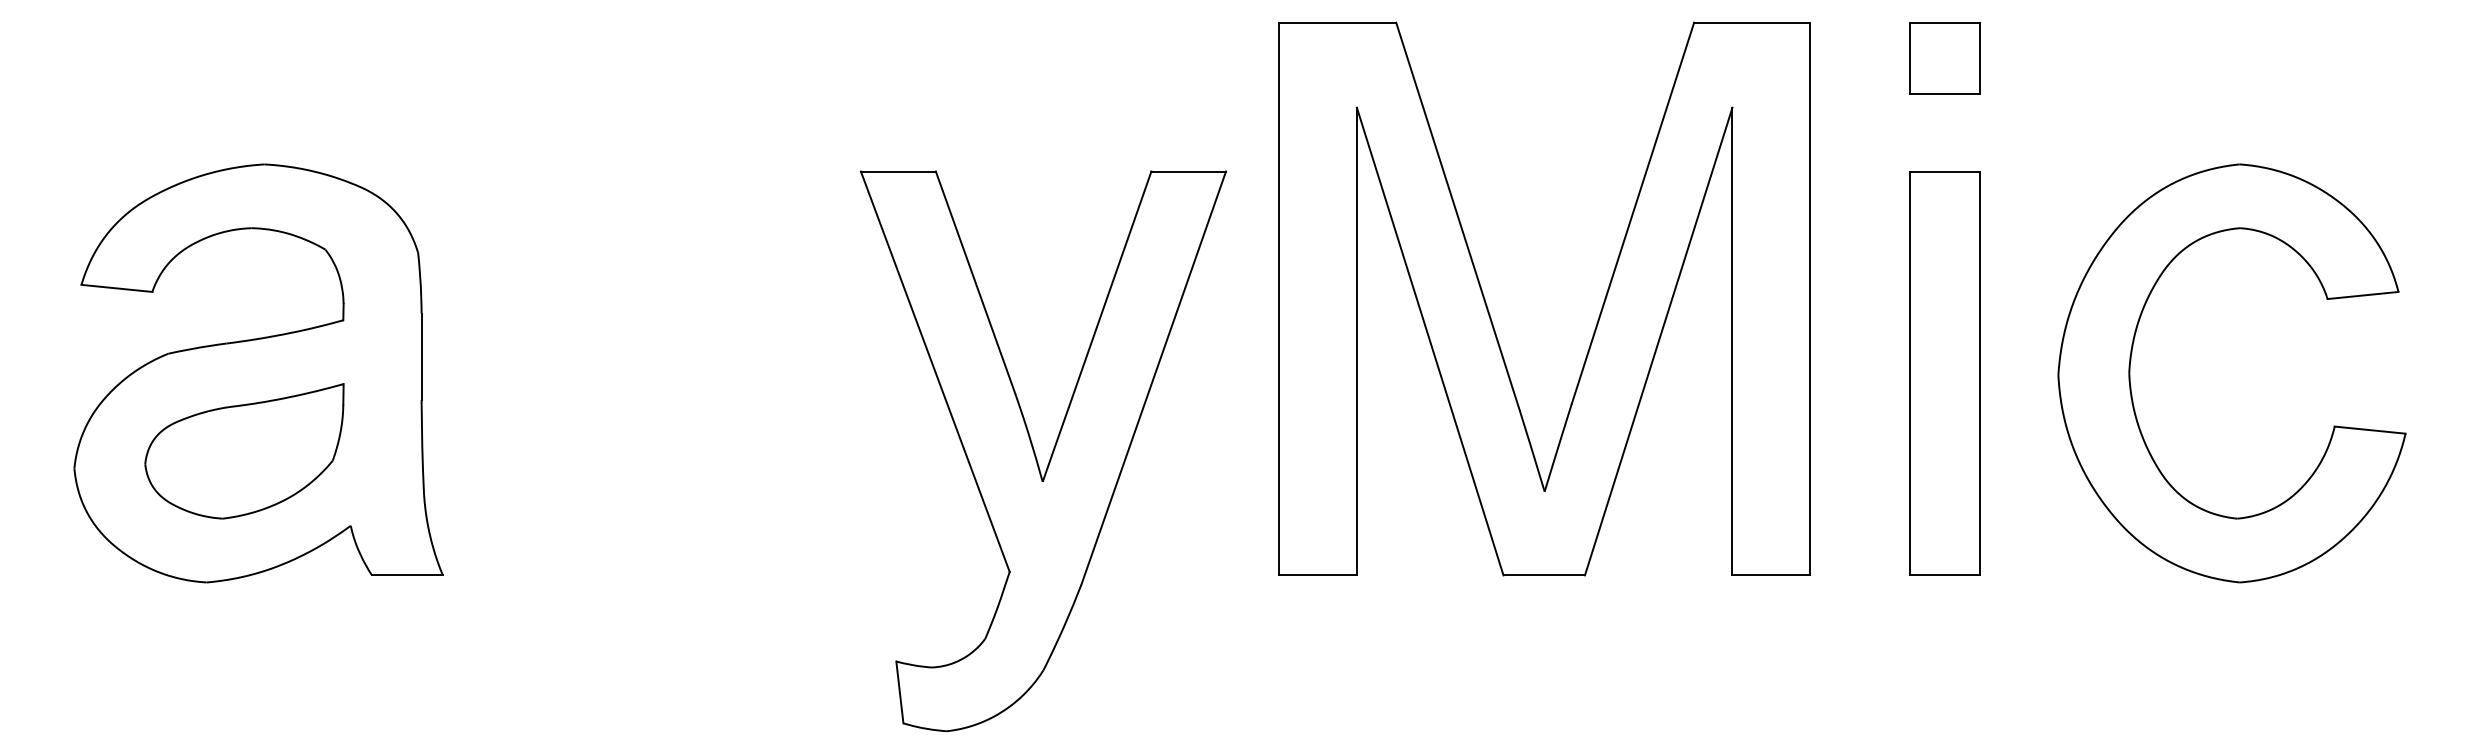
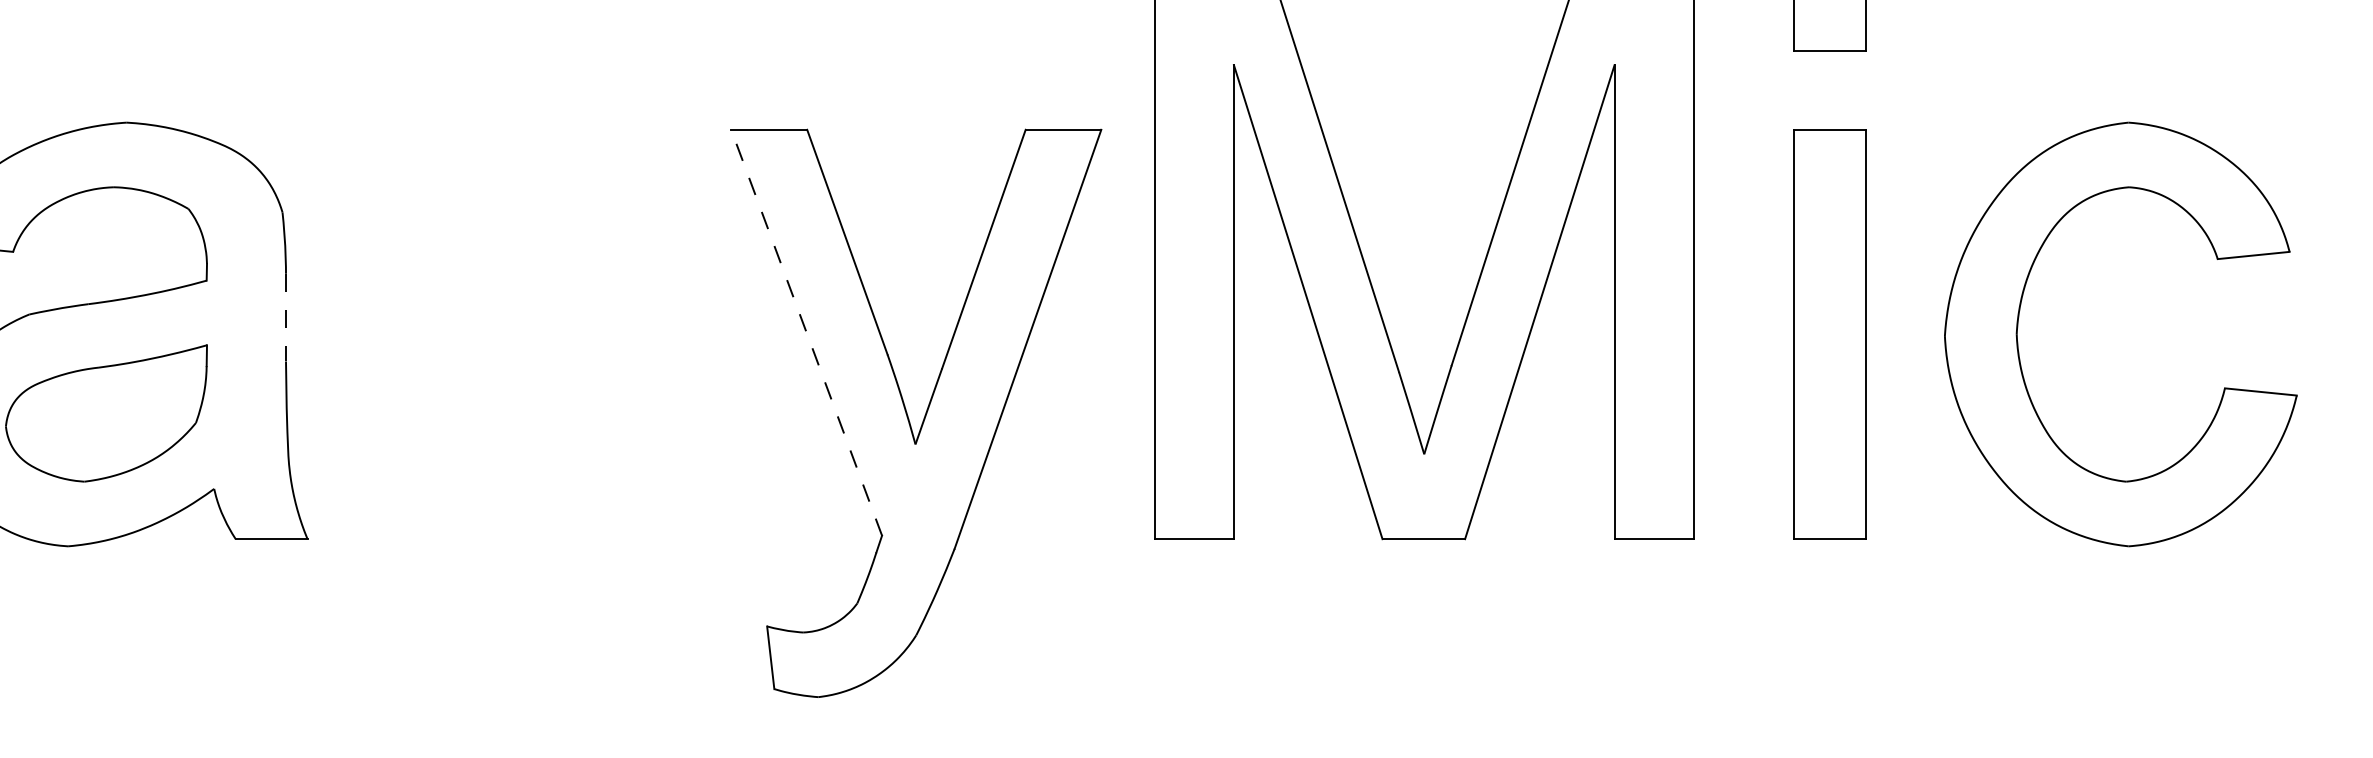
line: (421, 357) -> (285, 318), solid -> dashed
line: (935, 371) -> (806, 332), solid -> dashed

